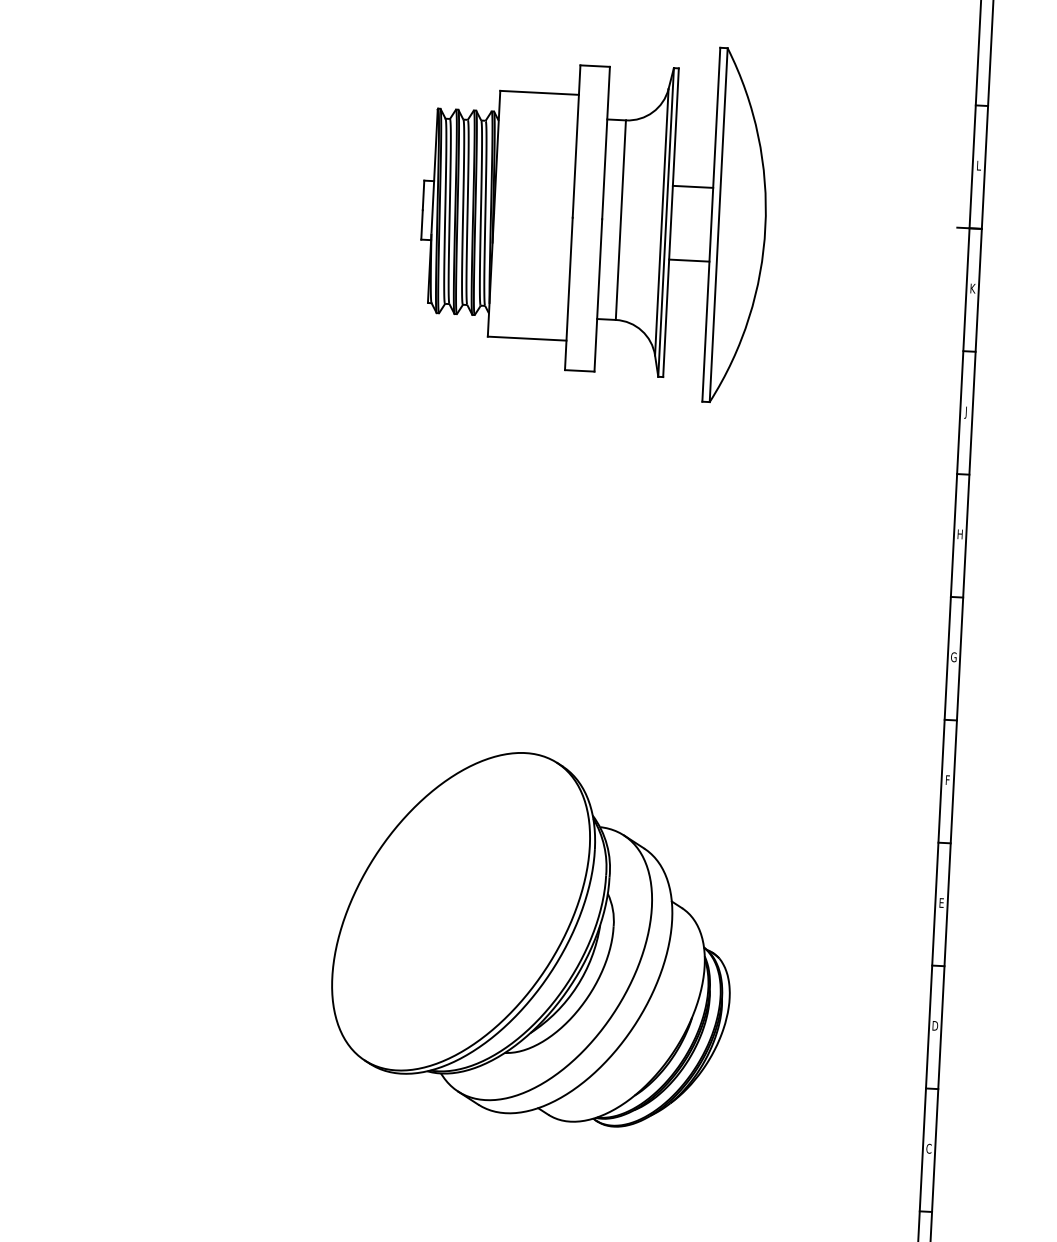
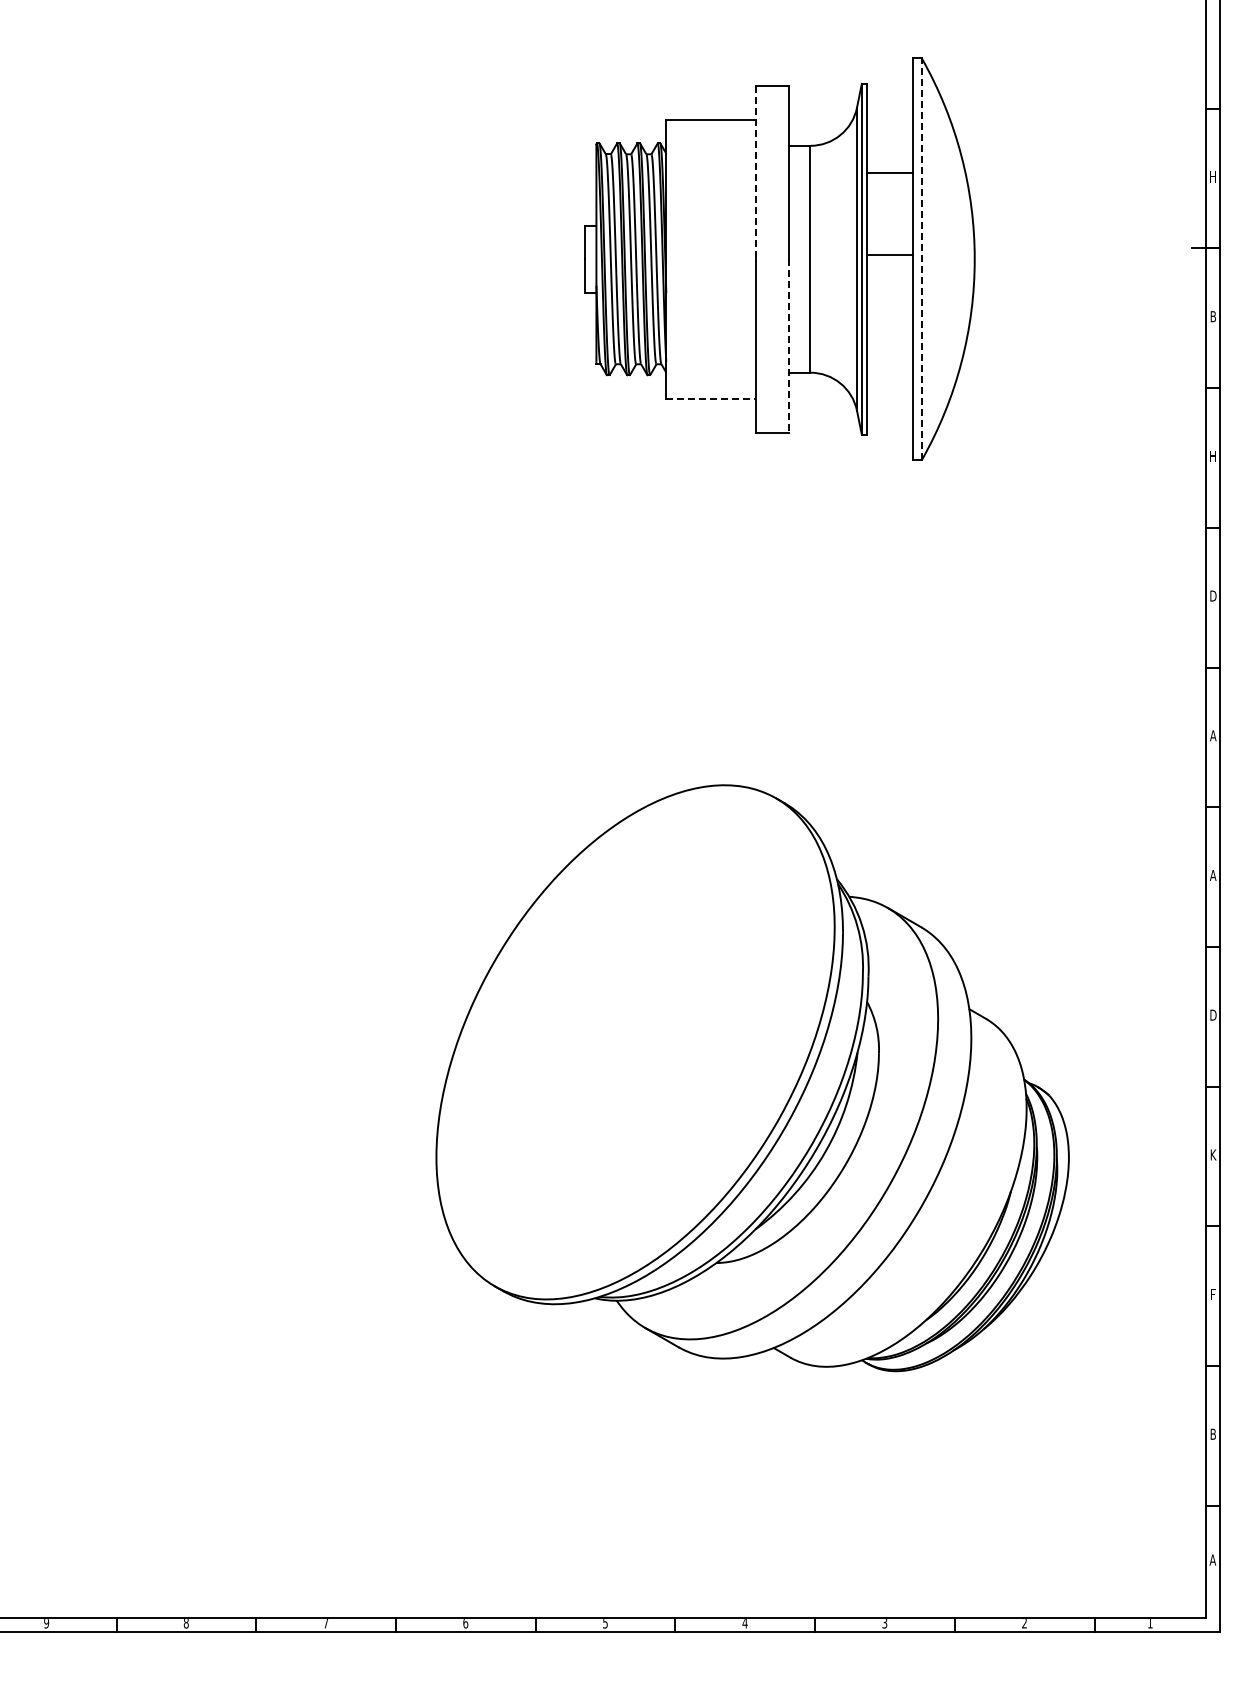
line: (576, 141) -> (755, 172), solid -> dashed
text: (978, 165) -> (1212, 176), L -> H
line: (693, 187) -> (890, 173), moved
line: (718, 224) -> (921, 258), solid -> dashed
line: (689, 260) -> (890, 255), moved
text: (972, 288) -> (1213, 316), K -> B
line: (598, 295) -> (789, 345), solid -> dashed
line: (526, 338) -> (710, 398), solid -> dashed
text: (965, 412) -> (1212, 457), J -> H
text: (960, 533) -> (1213, 595), H -> D
text: (954, 657) -> (1213, 735), G -> A
text: (947, 780) -> (1213, 875), F -> A
text: (941, 902) -> (1213, 1014), E -> D
part: (533, 938) -> (752, 1078), size x1.4
text: (935, 1025) -> (1213, 1154), D -> K
text: (929, 1148) -> (1213, 1294), C -> F

